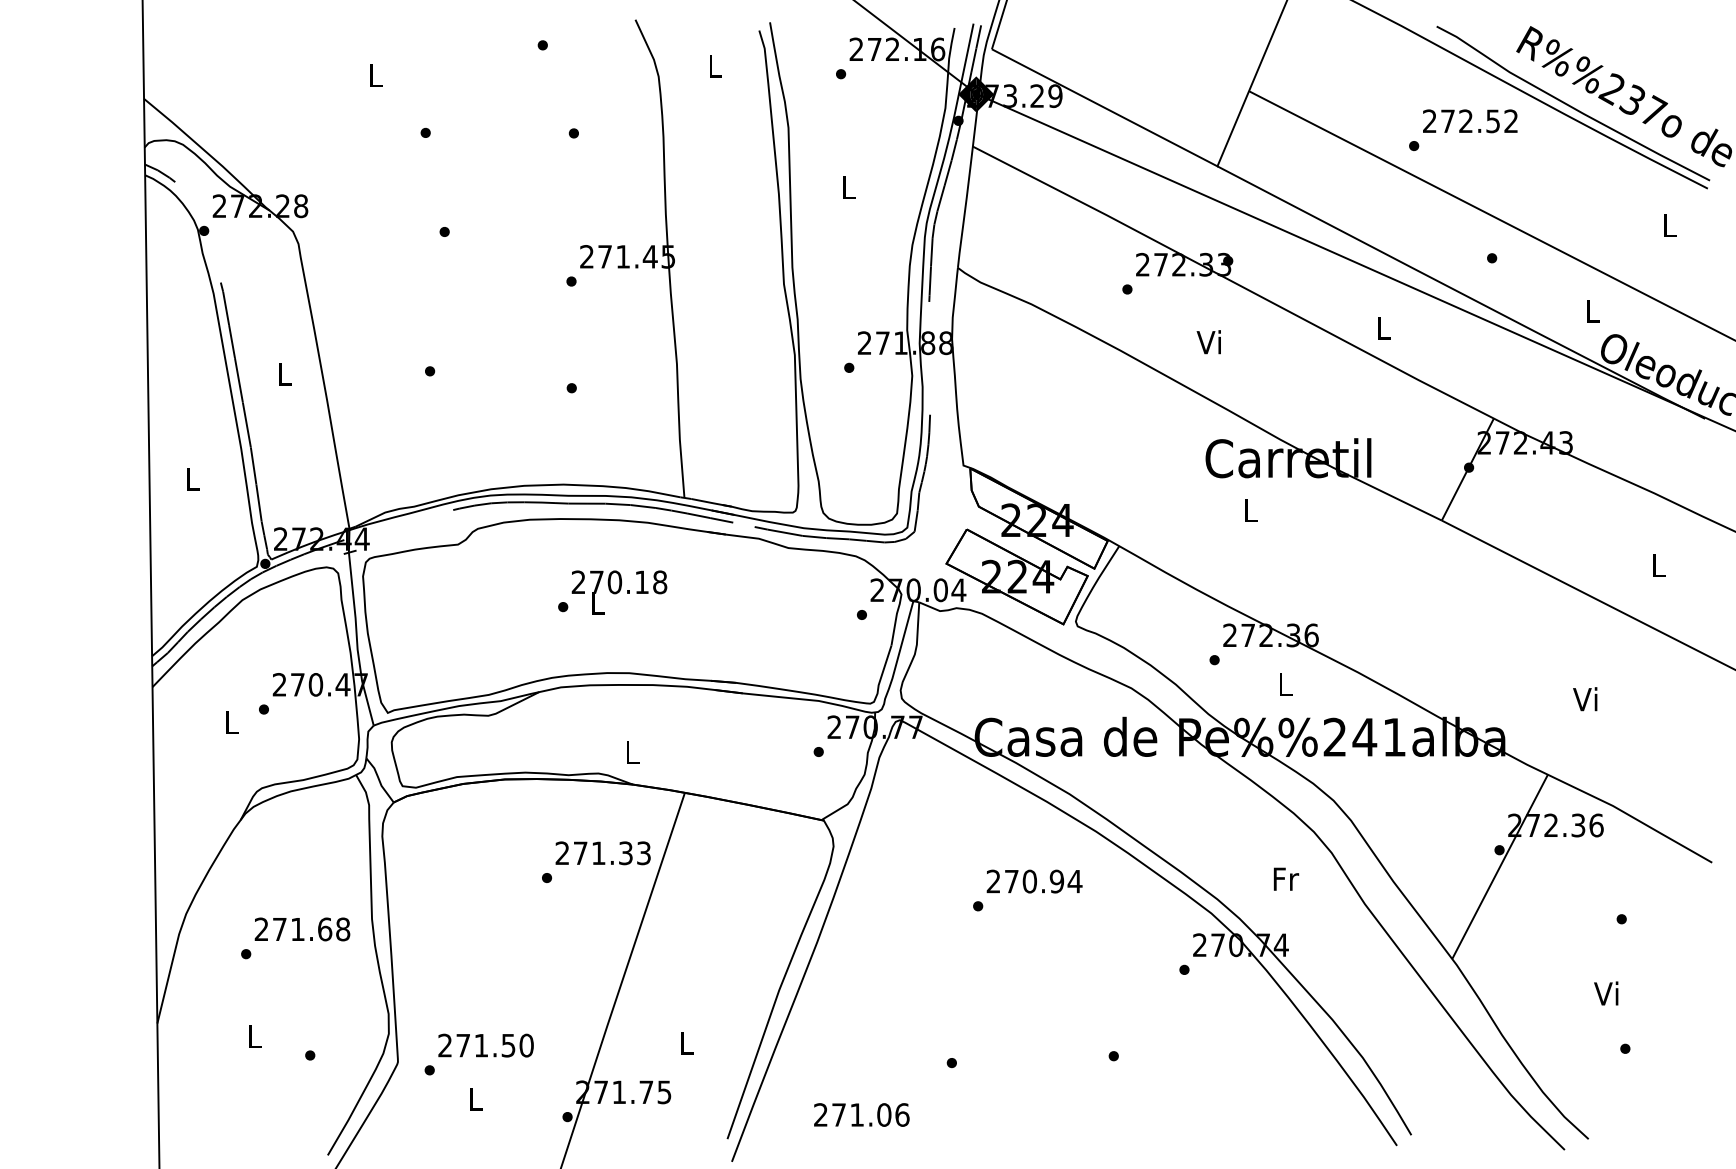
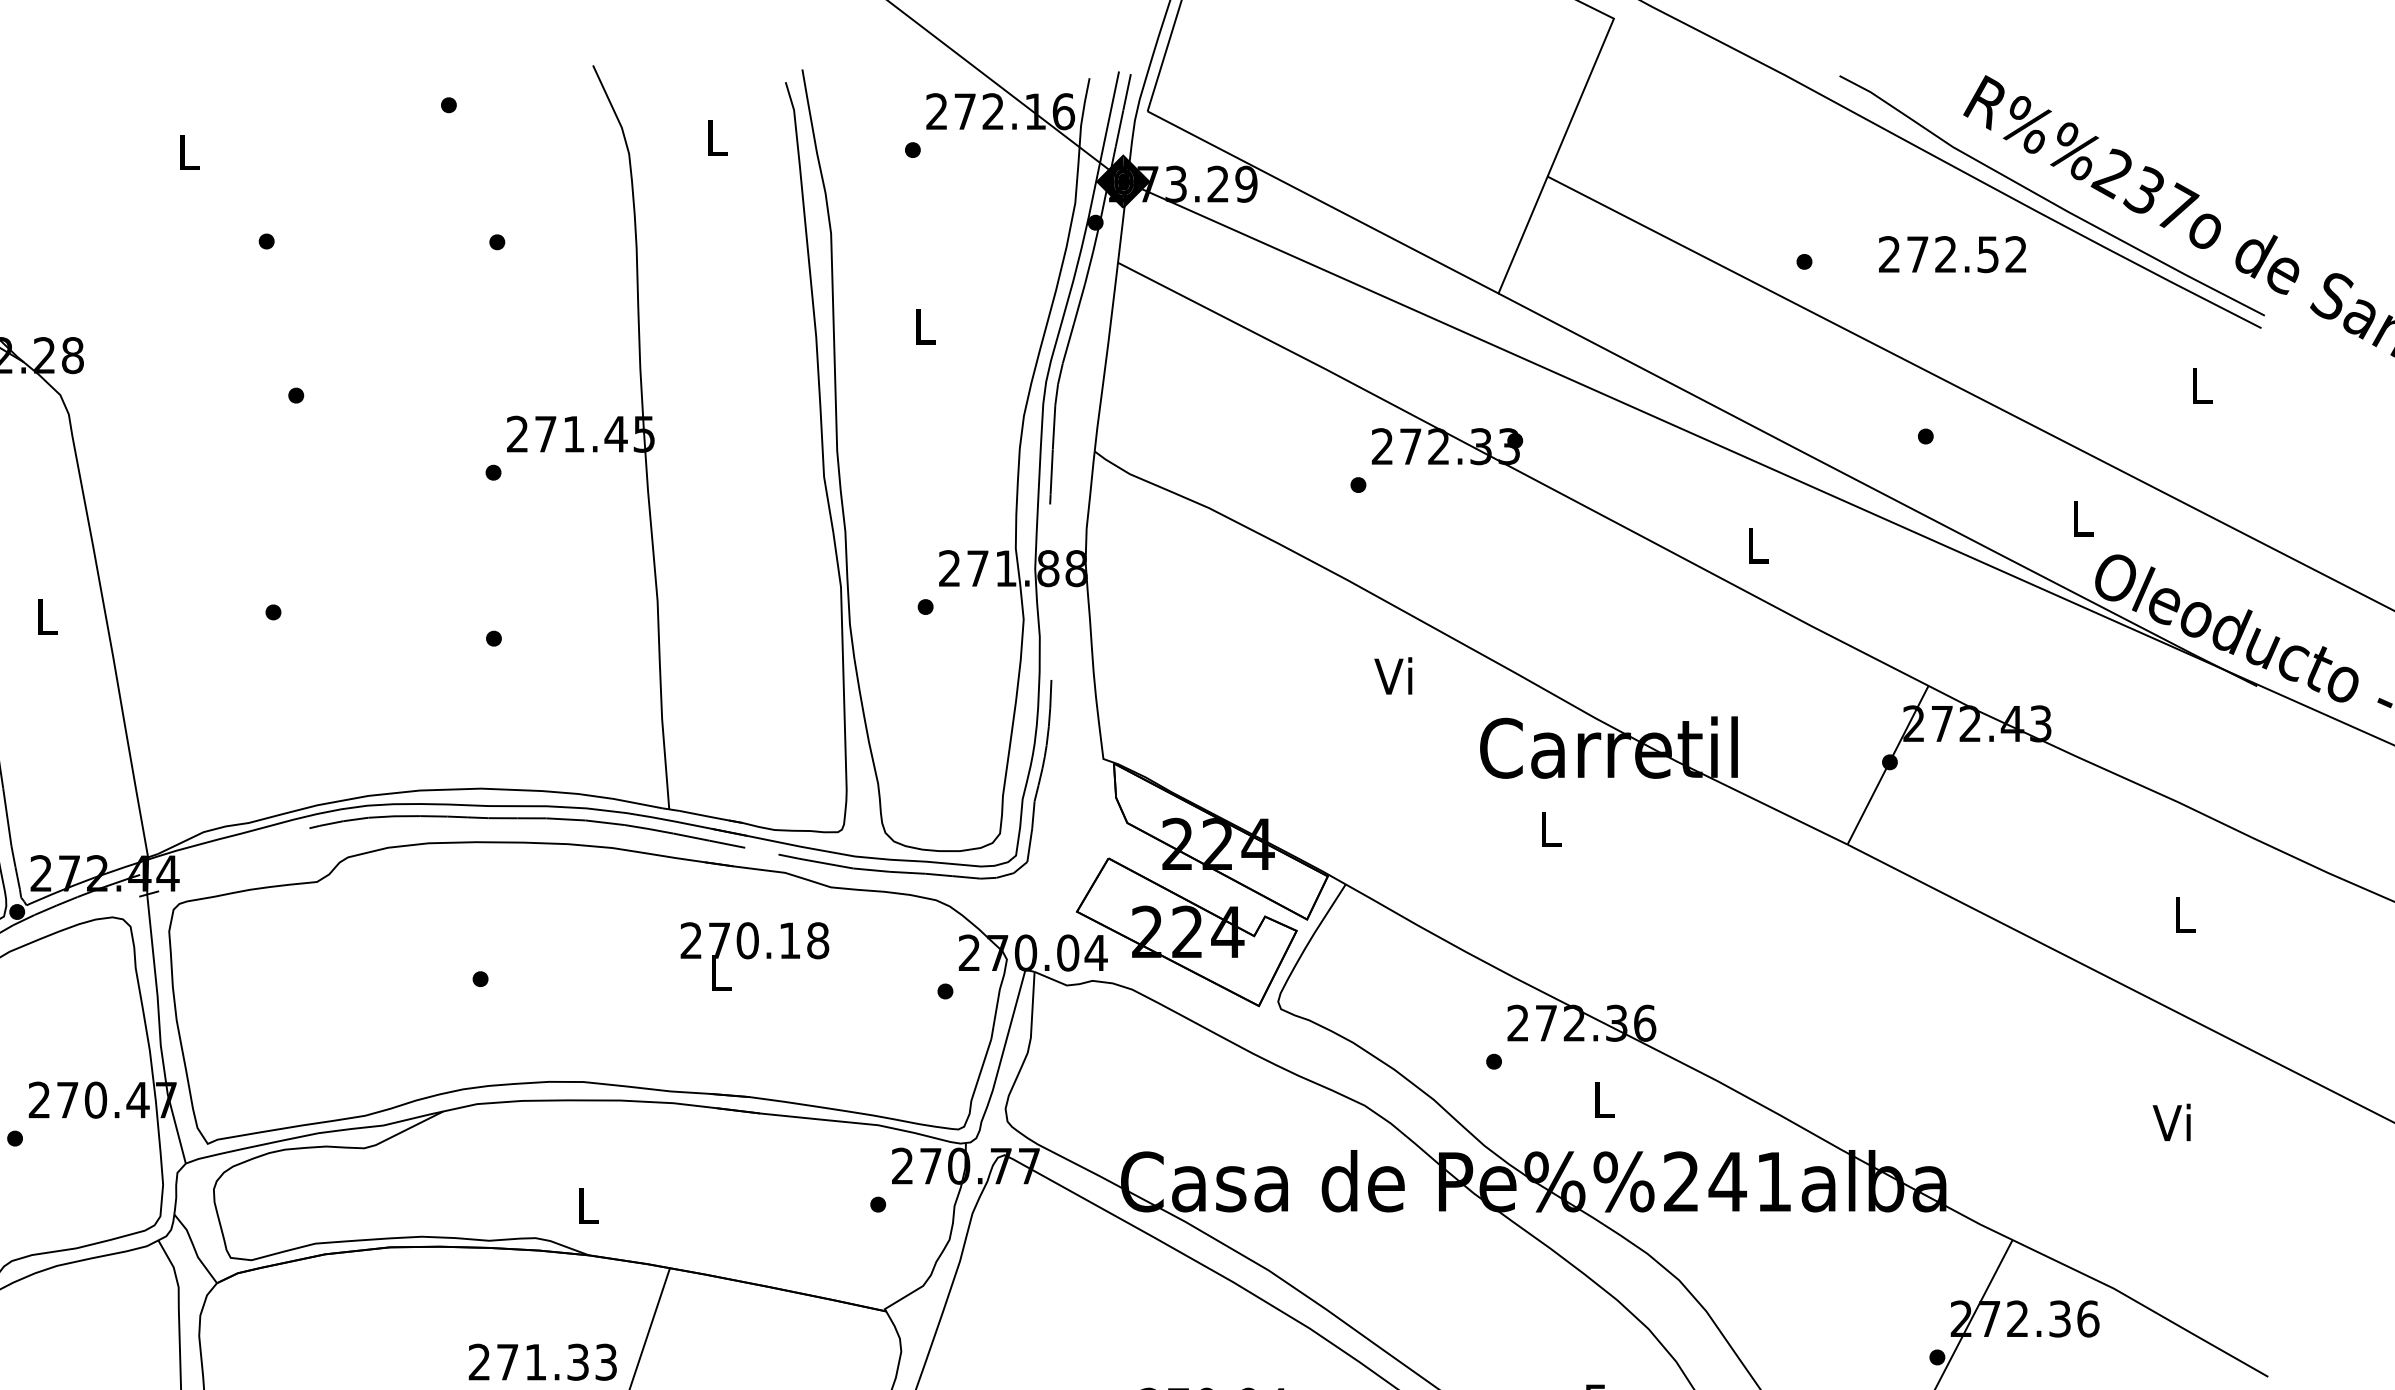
text: (1470, 121) -> (1952, 254), moved
text: (1208, 342) -> (1392, 676), moved
text: (619, 592) -> (754, 956), moved
text: (1585, 699) -> (2172, 1122), moved

